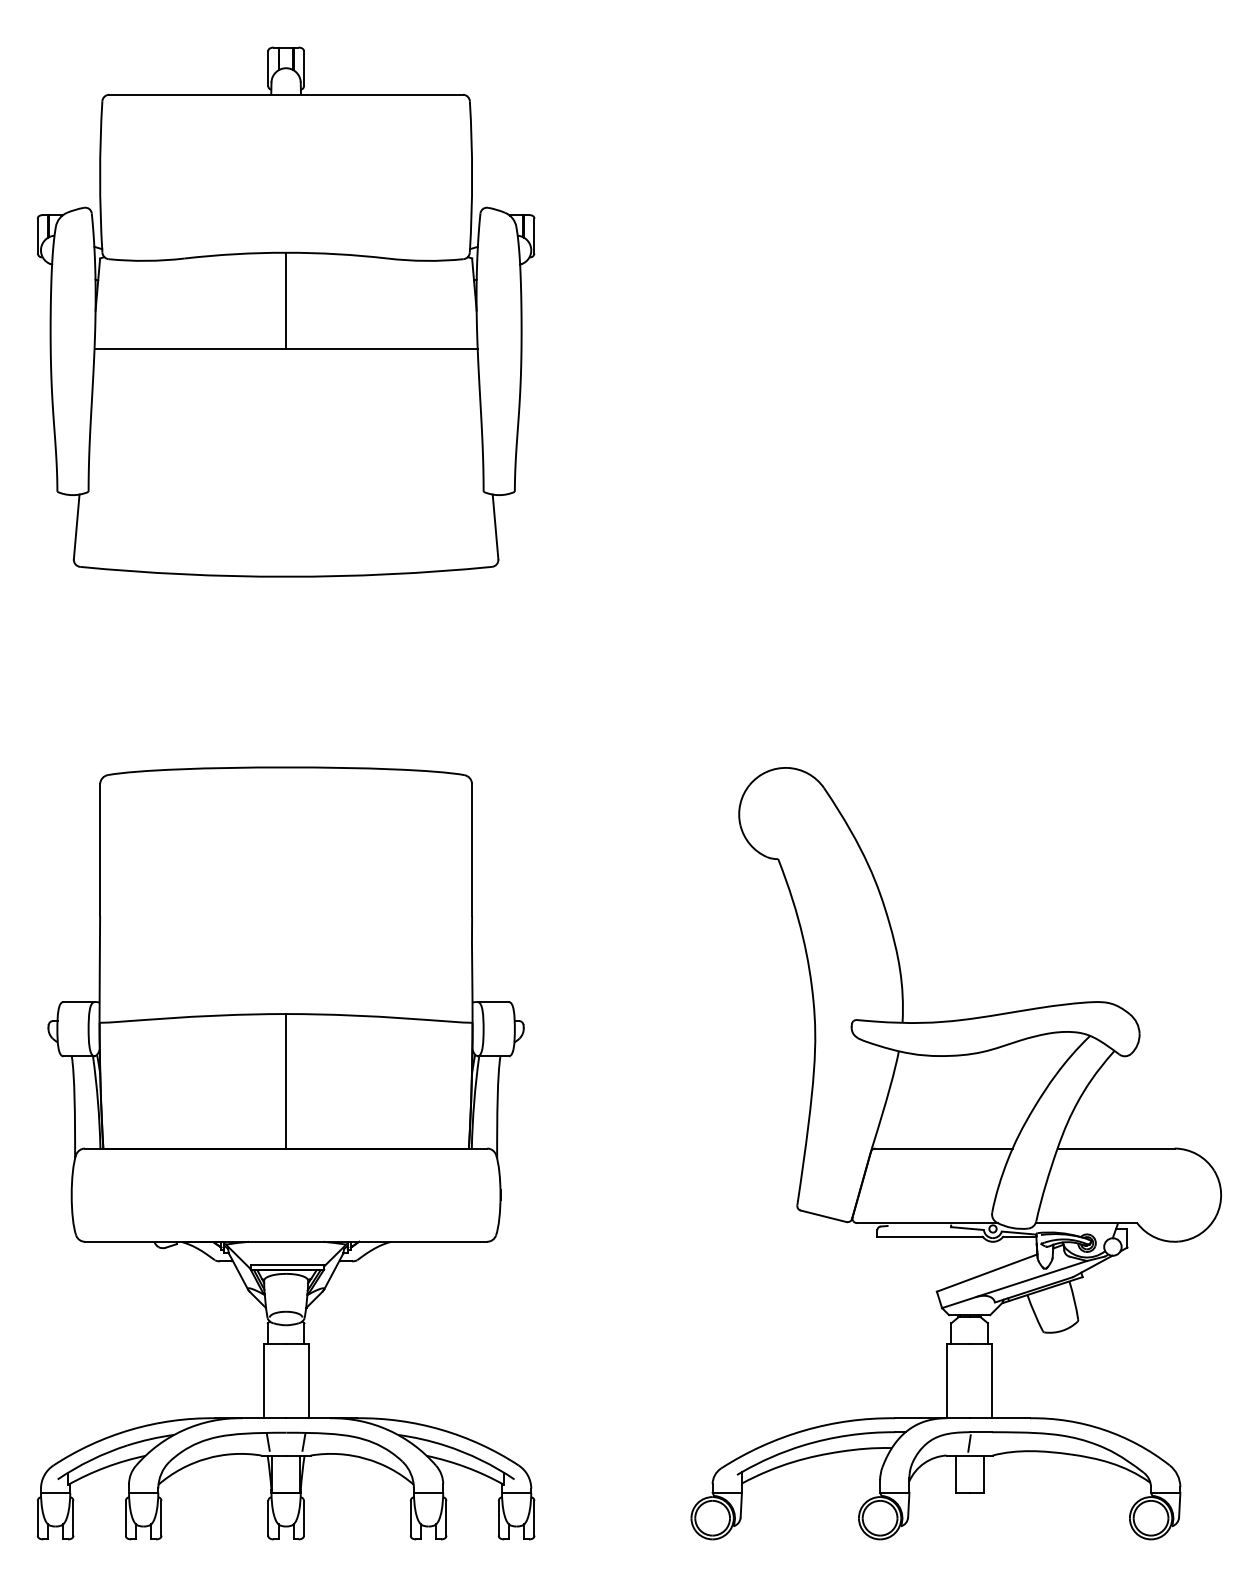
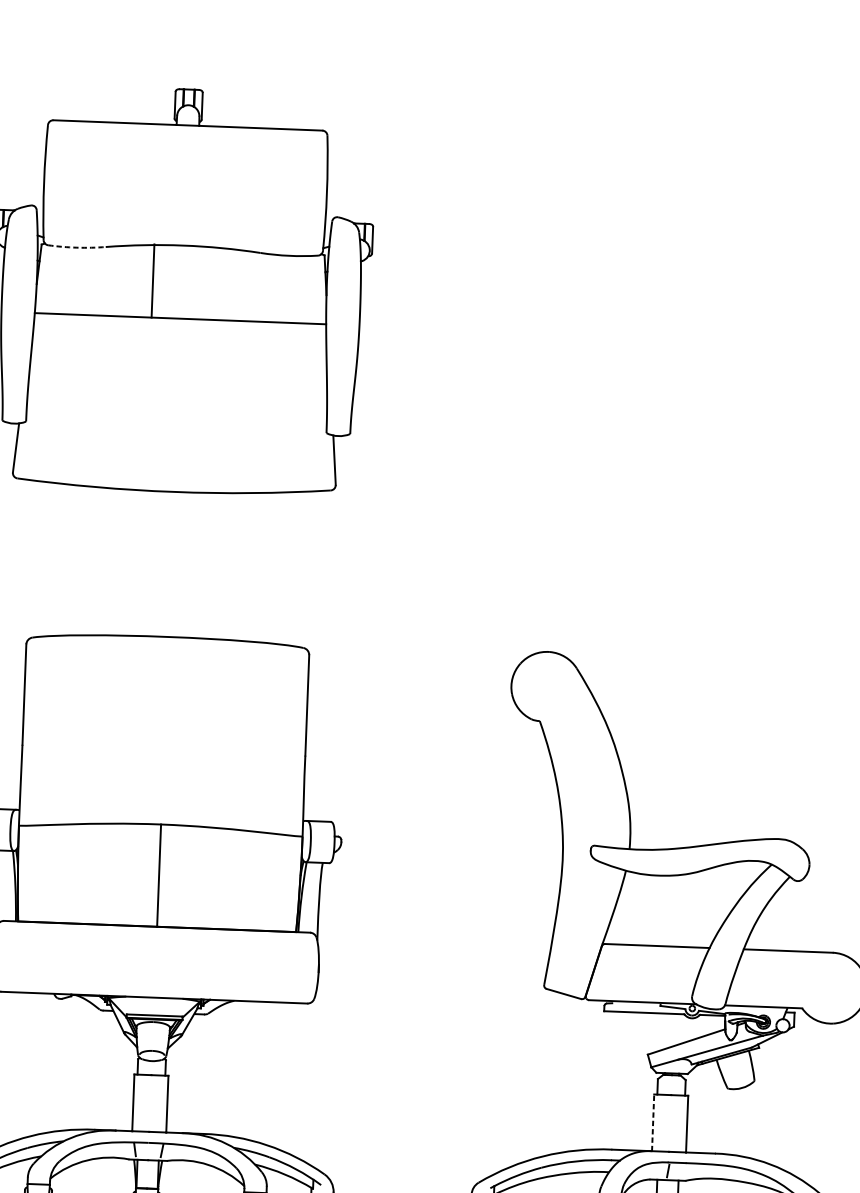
arc: (146, 260) -> (76, 247), solid -> dashed
line: (286, 300) -> (153, 280), moved
line: (947, 1380) -> (653, 1122), solid -> dashed

